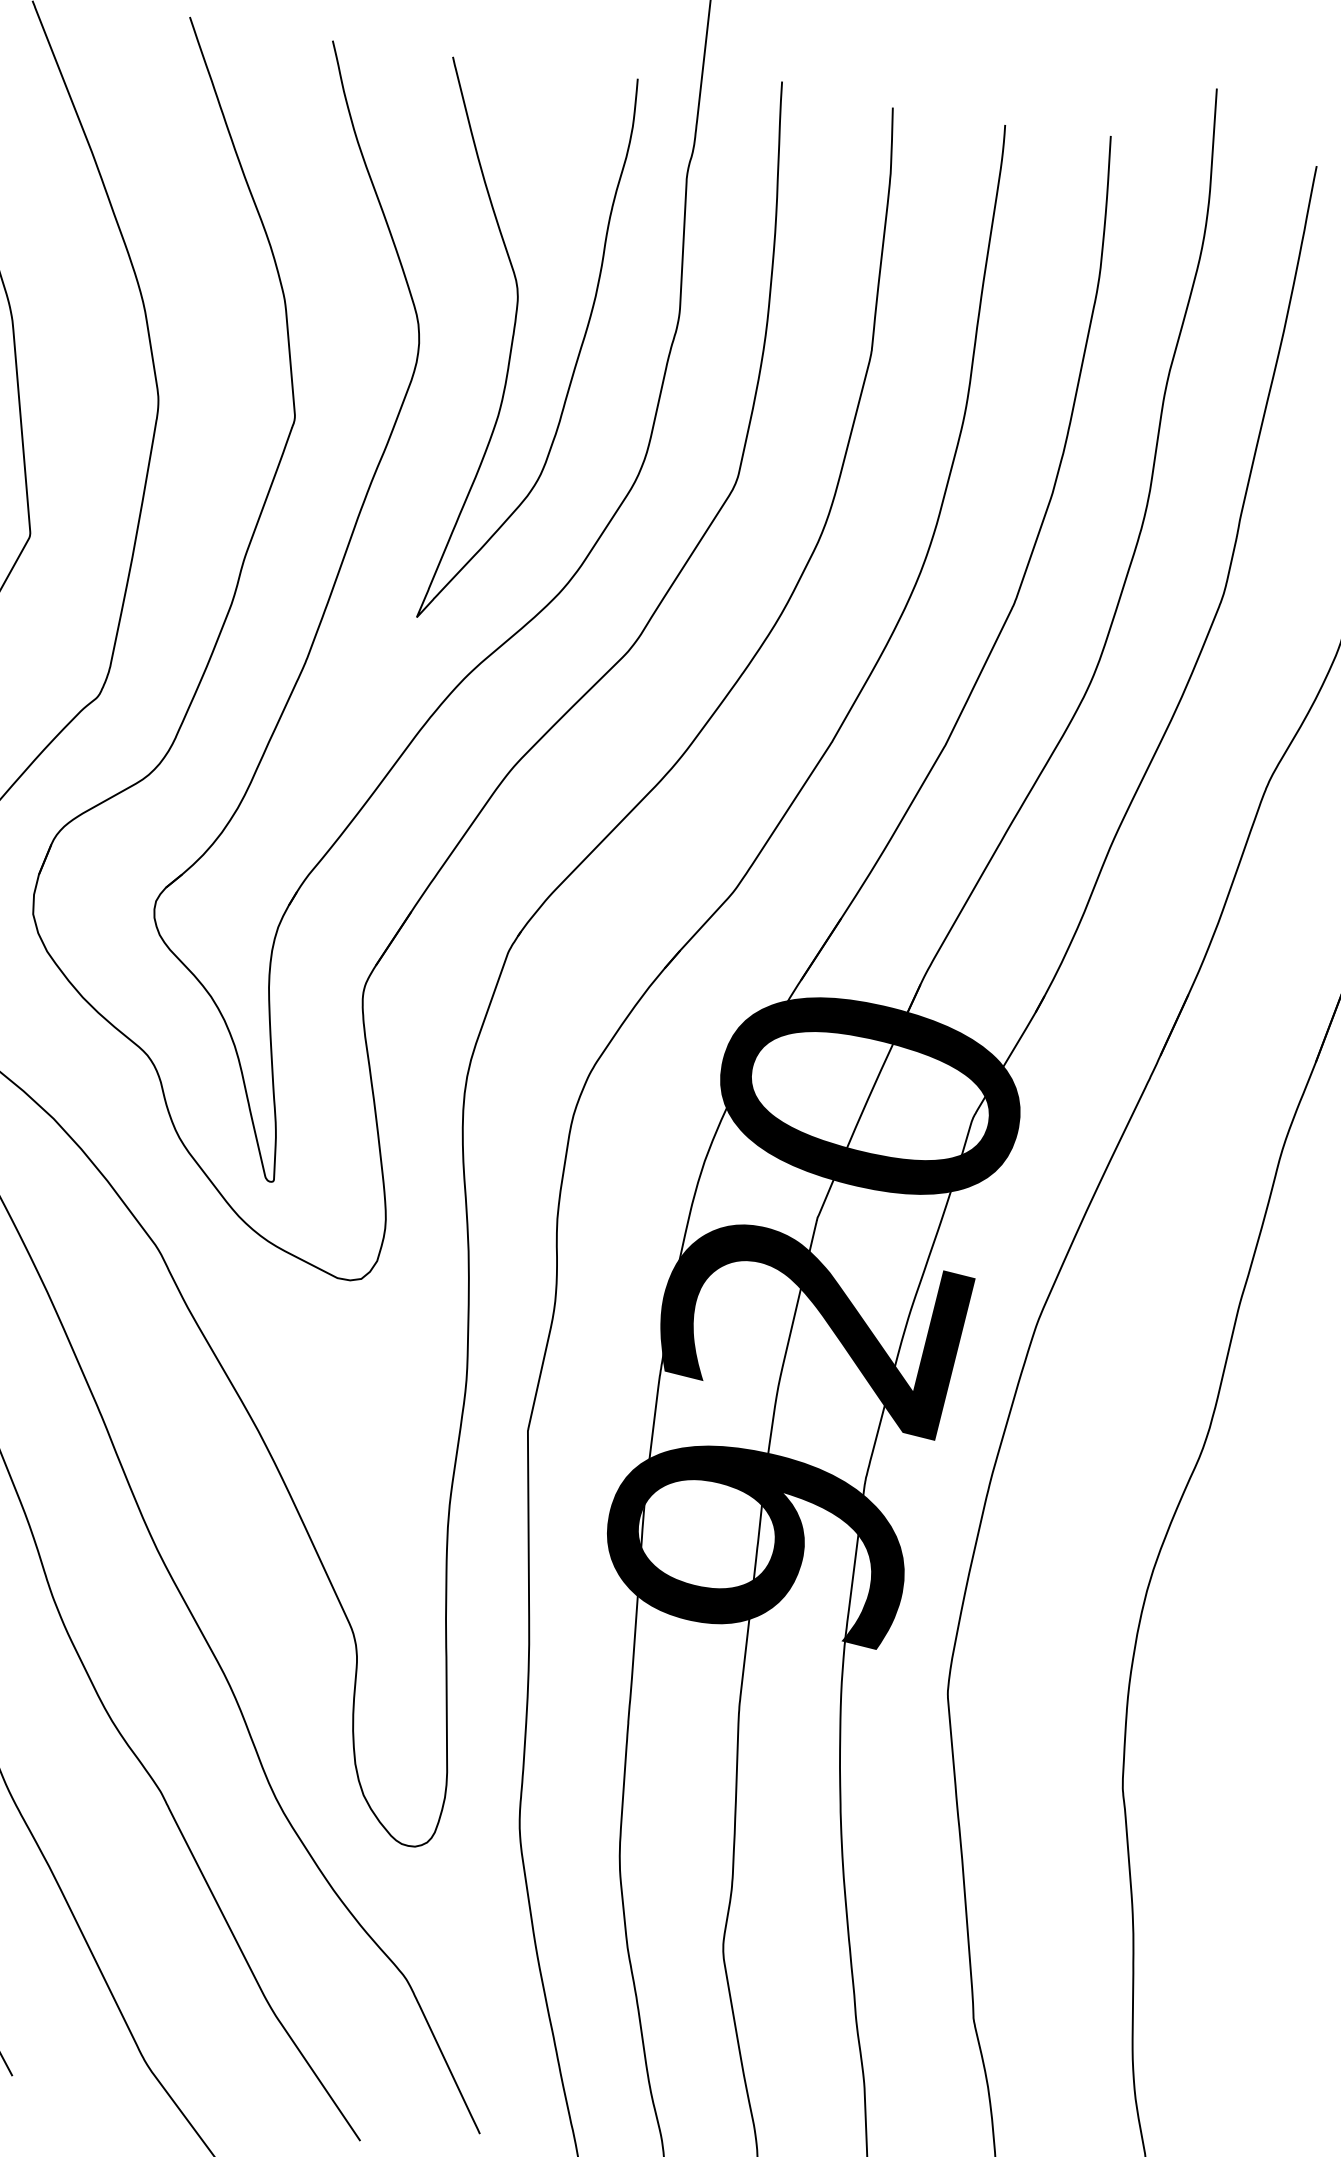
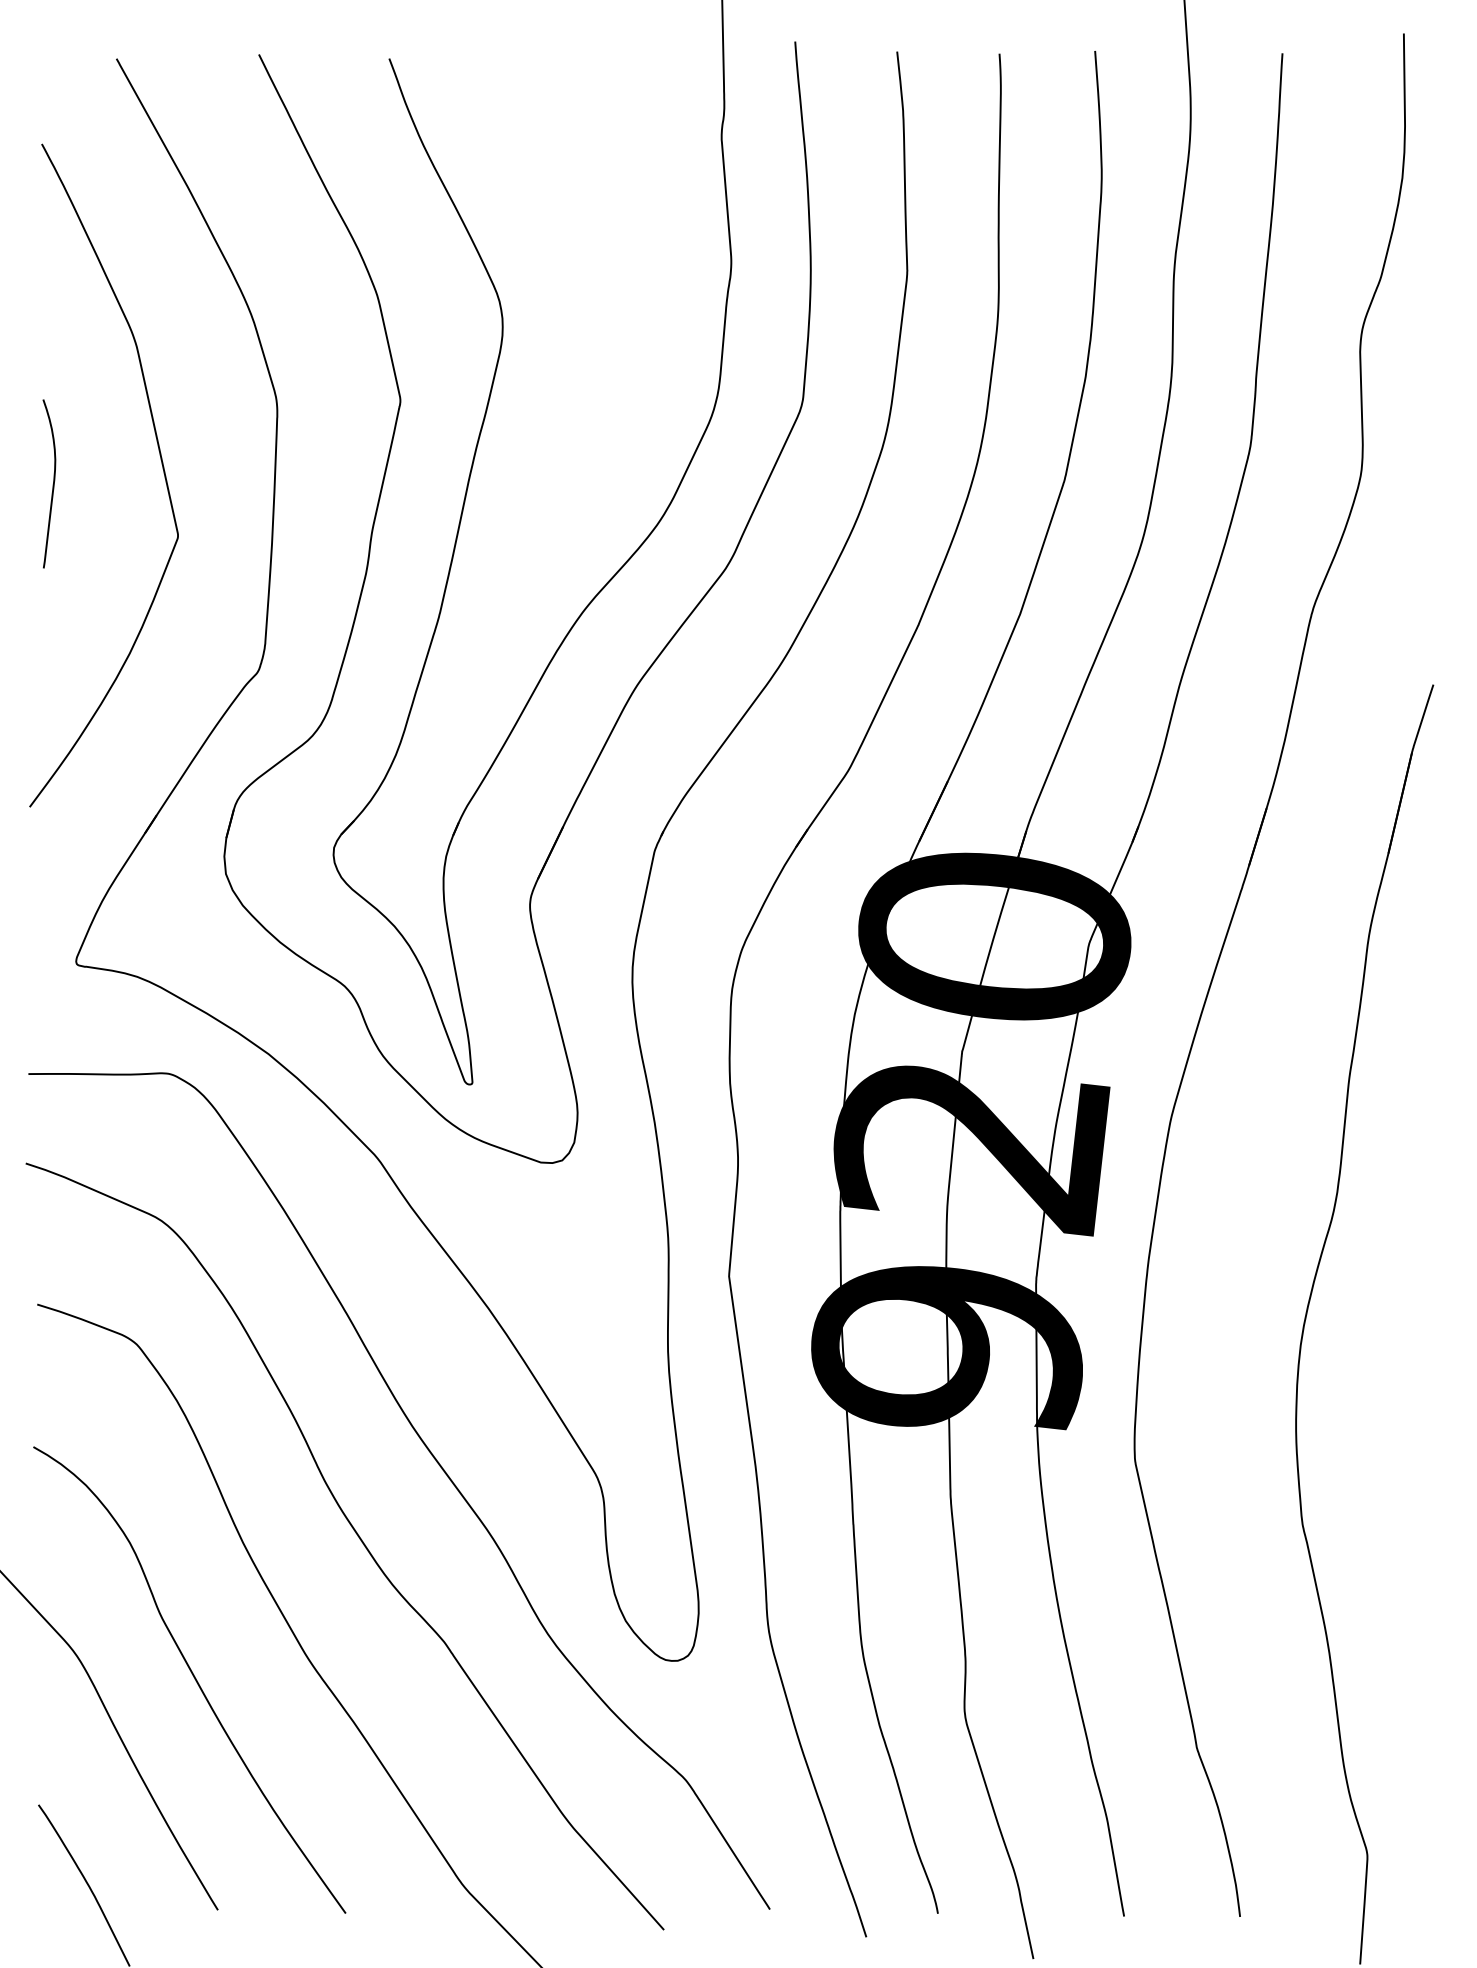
curve: (510, 345) -> (584, 309), removed

